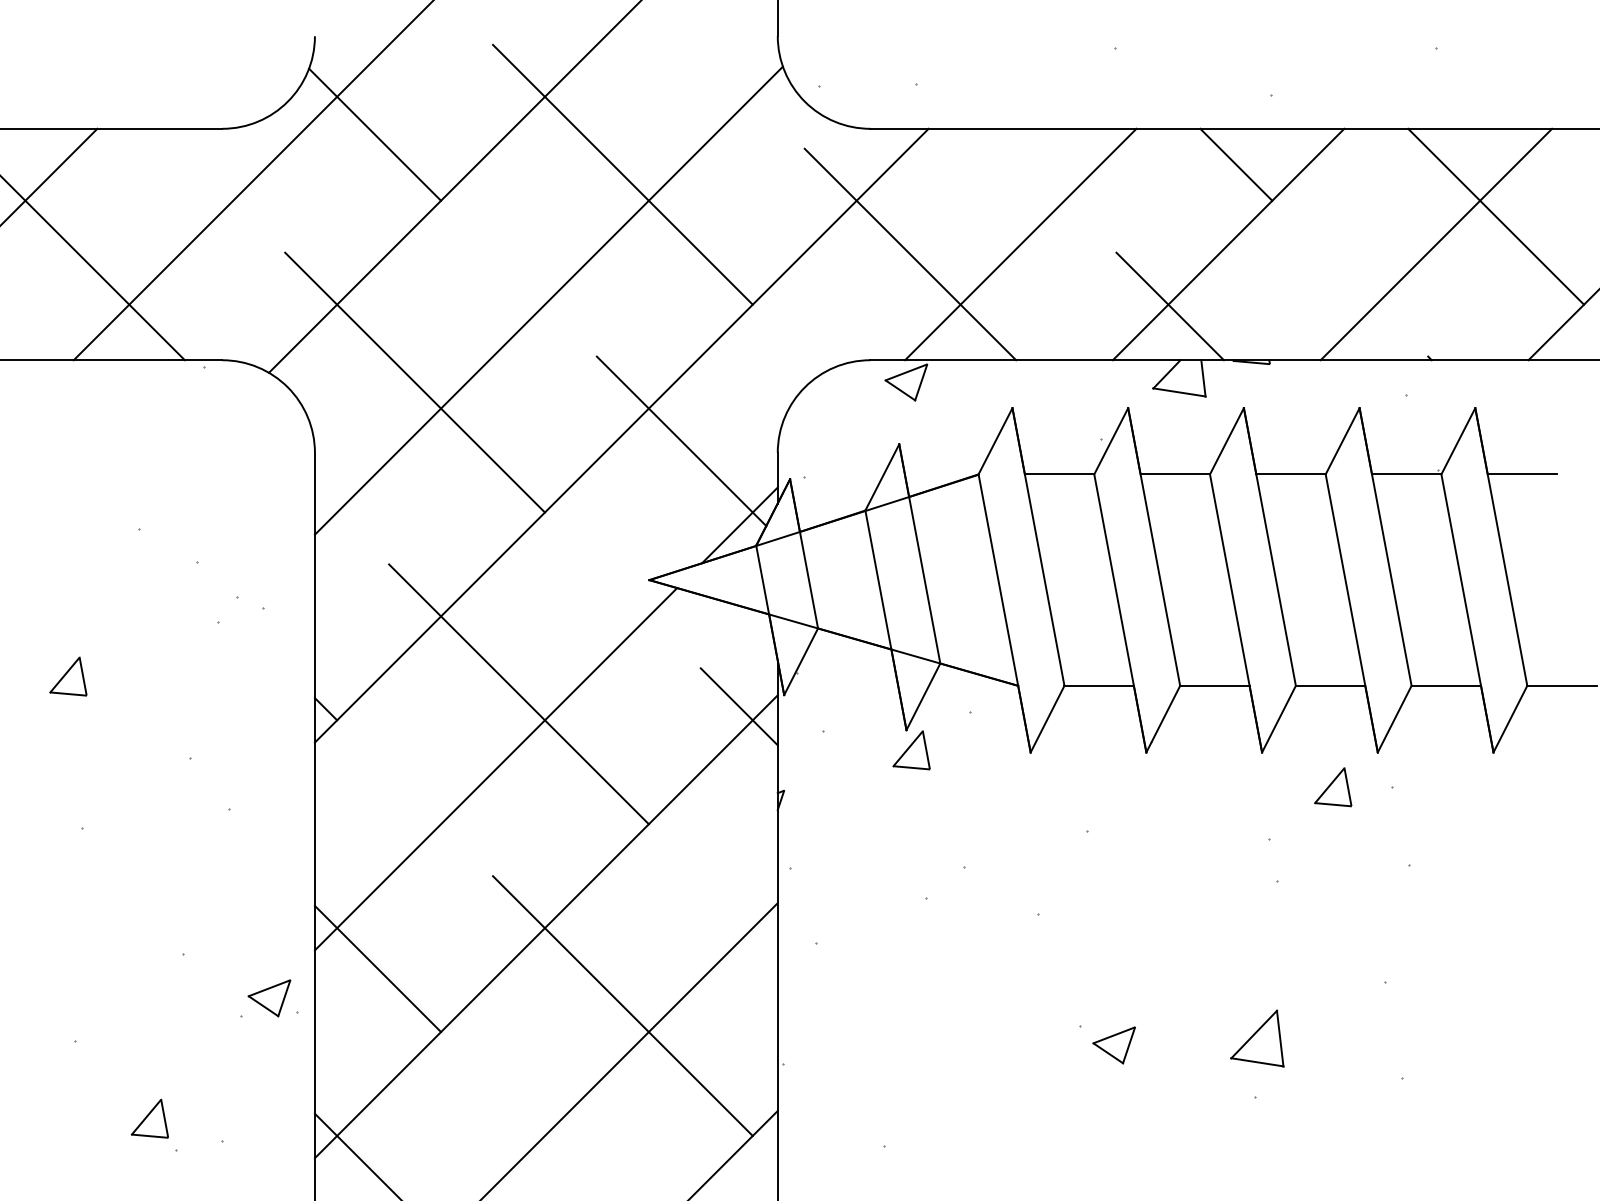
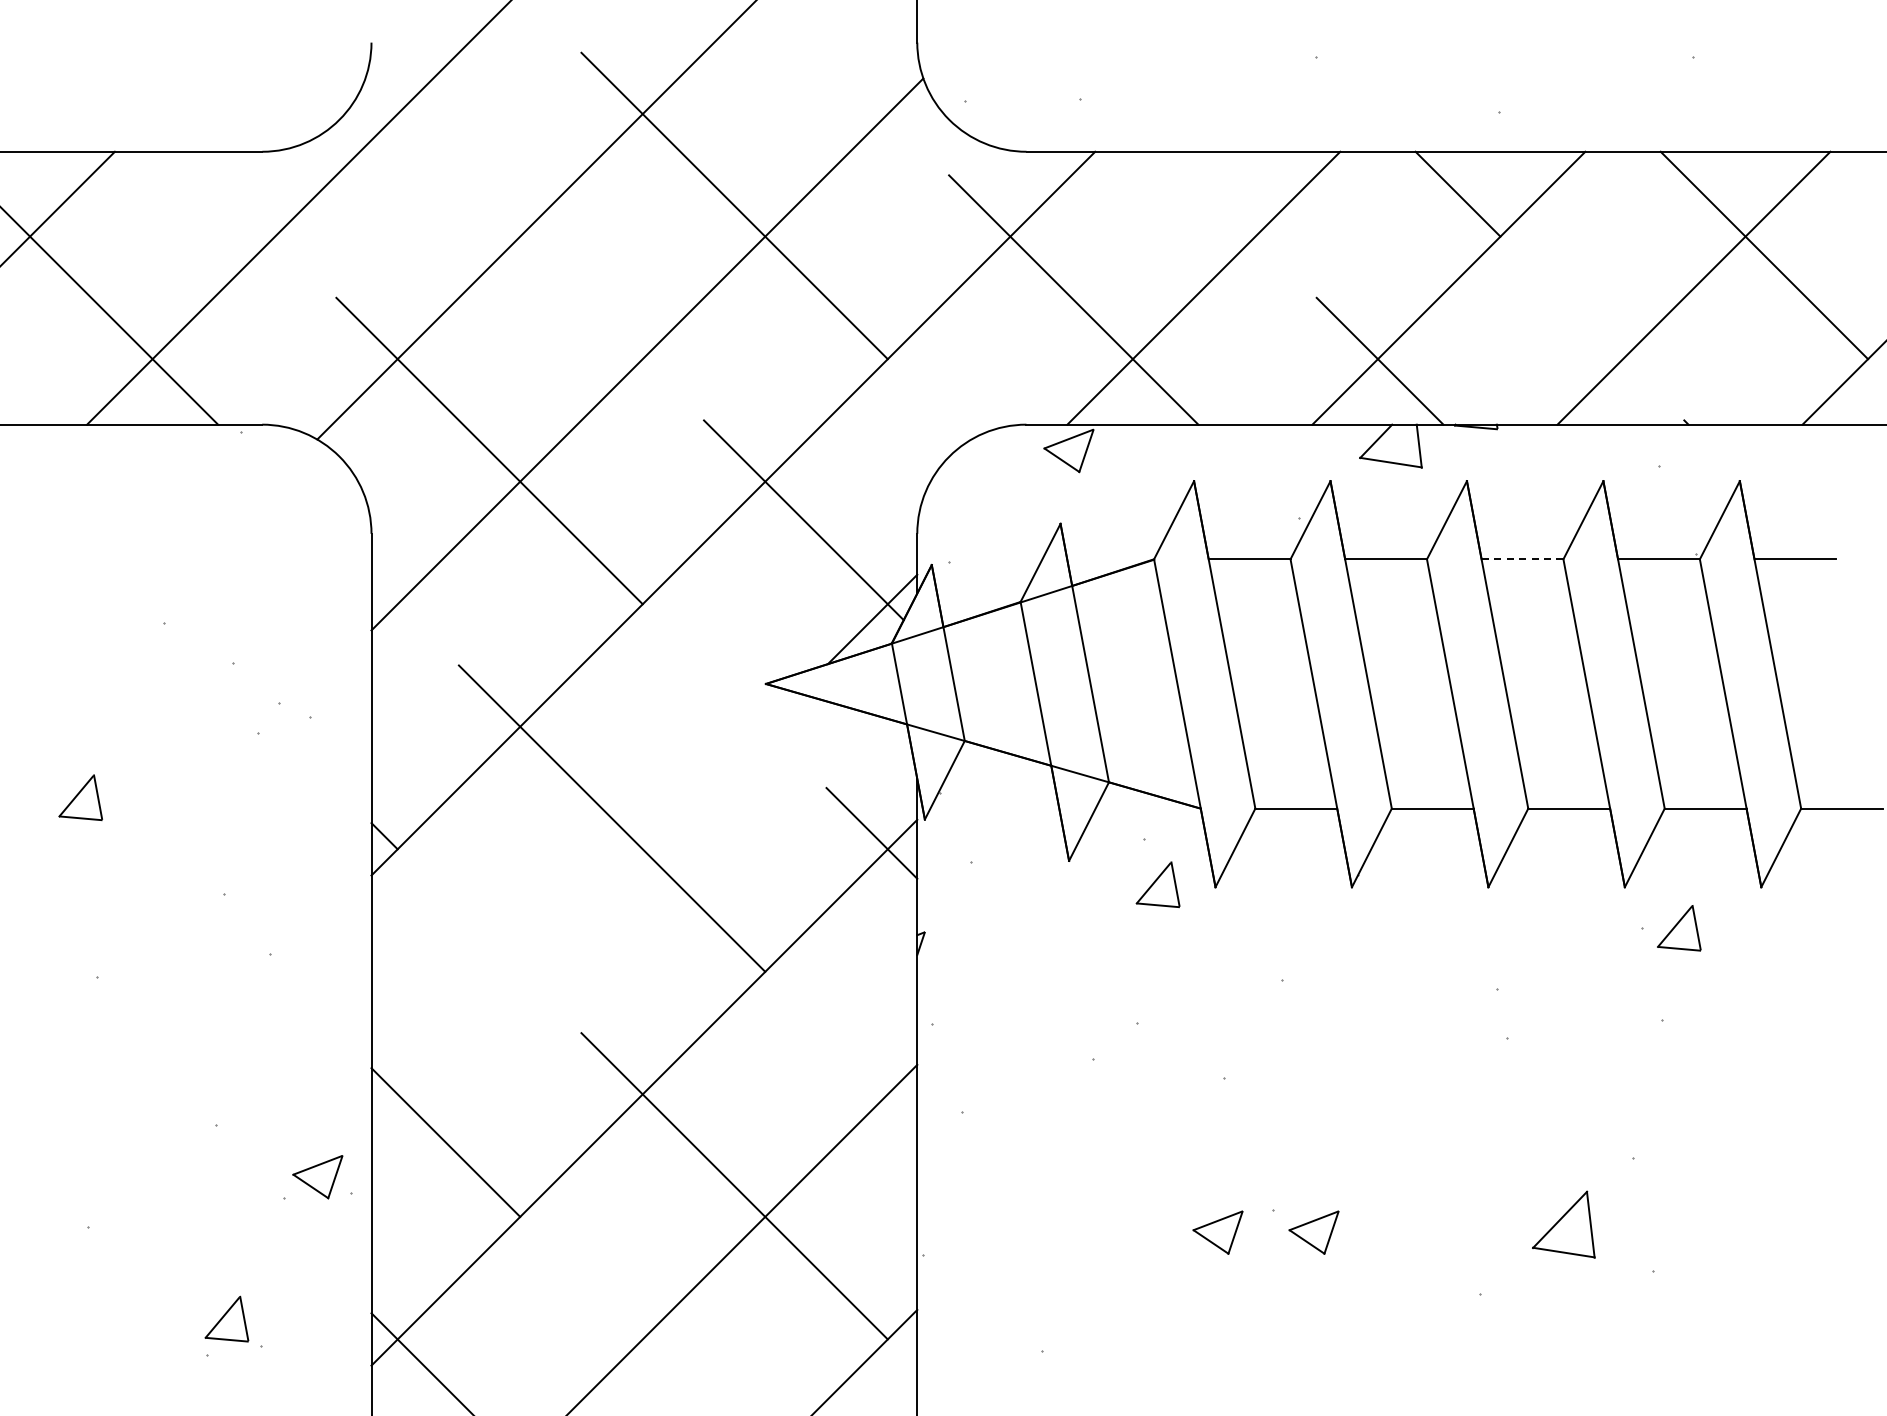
line: (375, 134) -> (442, 158), removed
line: (1290, 474) -> (1522, 559), solid -> dashed
part: (911, 750) -> (1157, 884), moved
line: (495, 768) -> (584, 906), removed
part: (1333, 787) -> (1679, 928), moved
part: (1257, 1038) -> (1563, 1224), moved
part: (1032, 1045) -> (1217, 1232), added
part: (149, 1118) -> (226, 1318), moved

